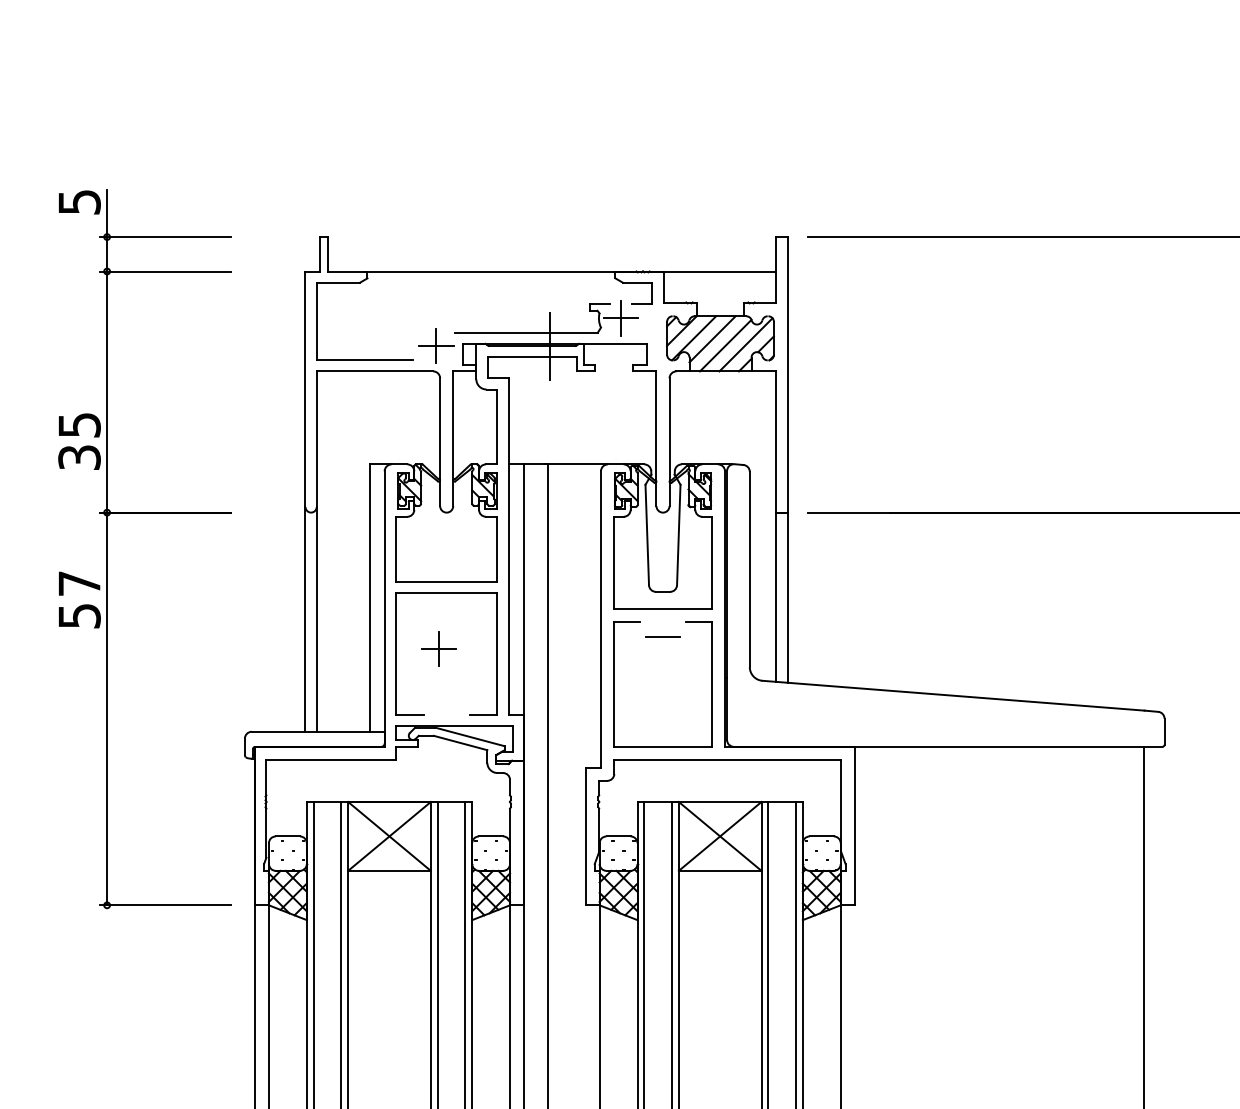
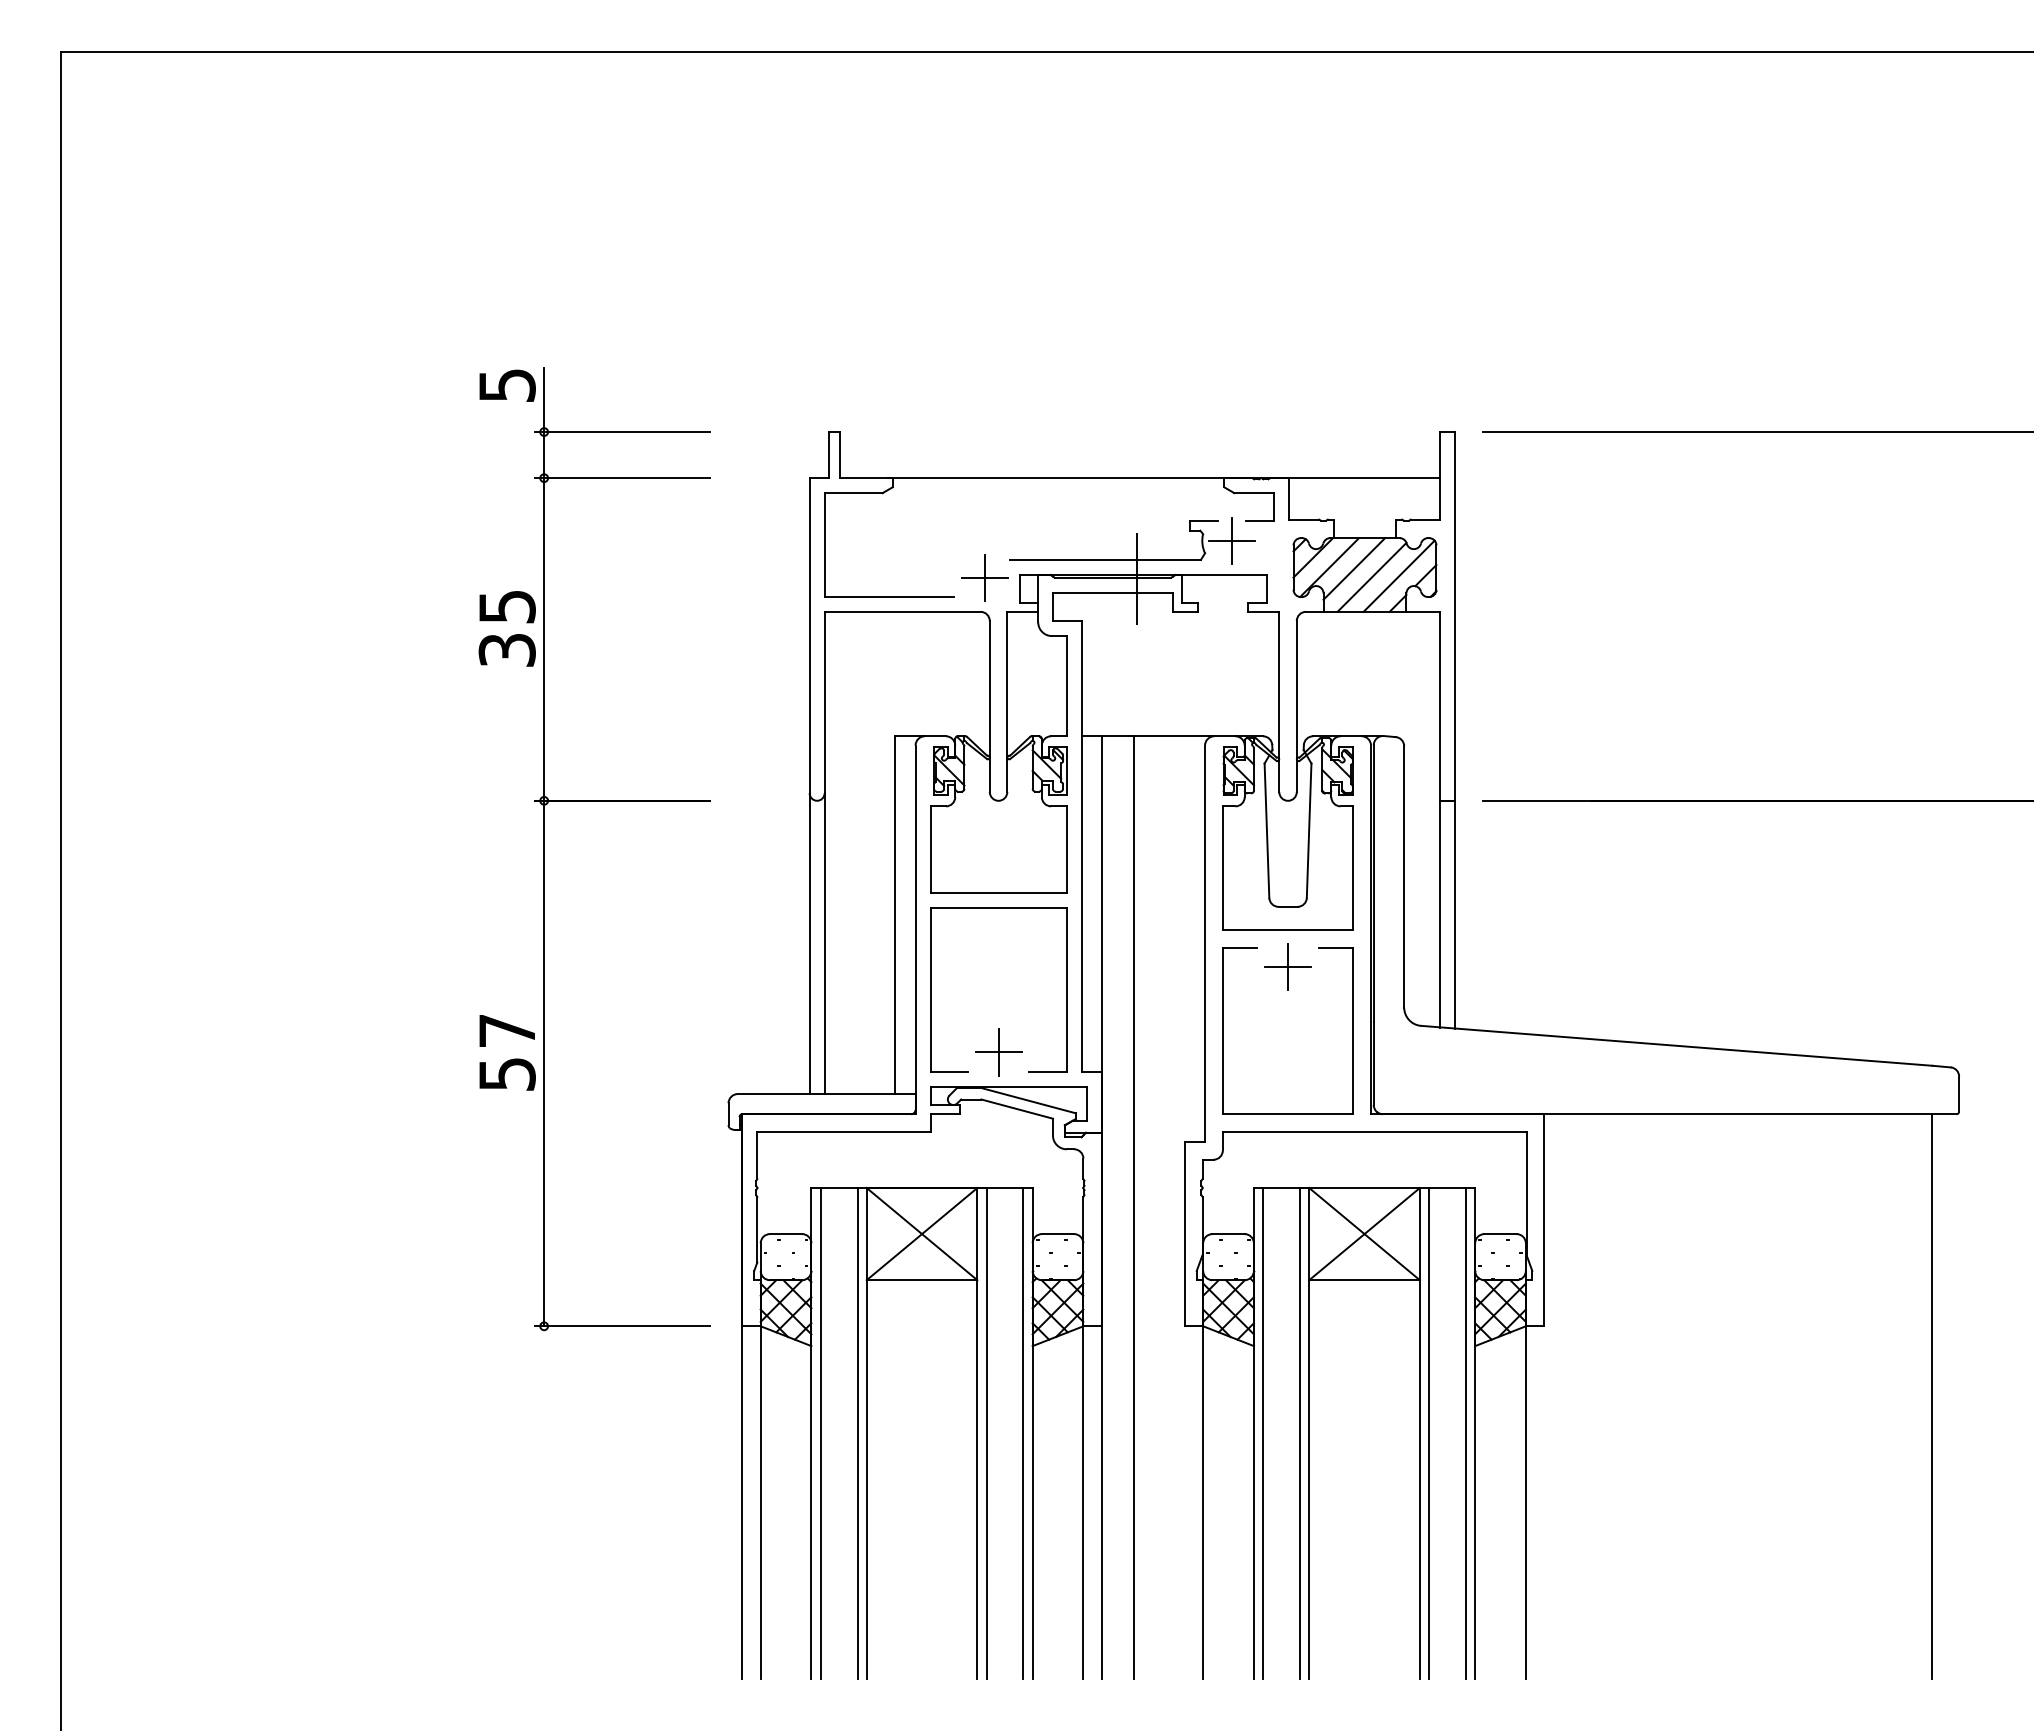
text: (78, 441) -> (506, 628), moved
text: (79, 599) -> (507, 1052), moved
line: (663, 636) -> (1288, 966), added
part: (439, 649) -> (998, 1052), moved

